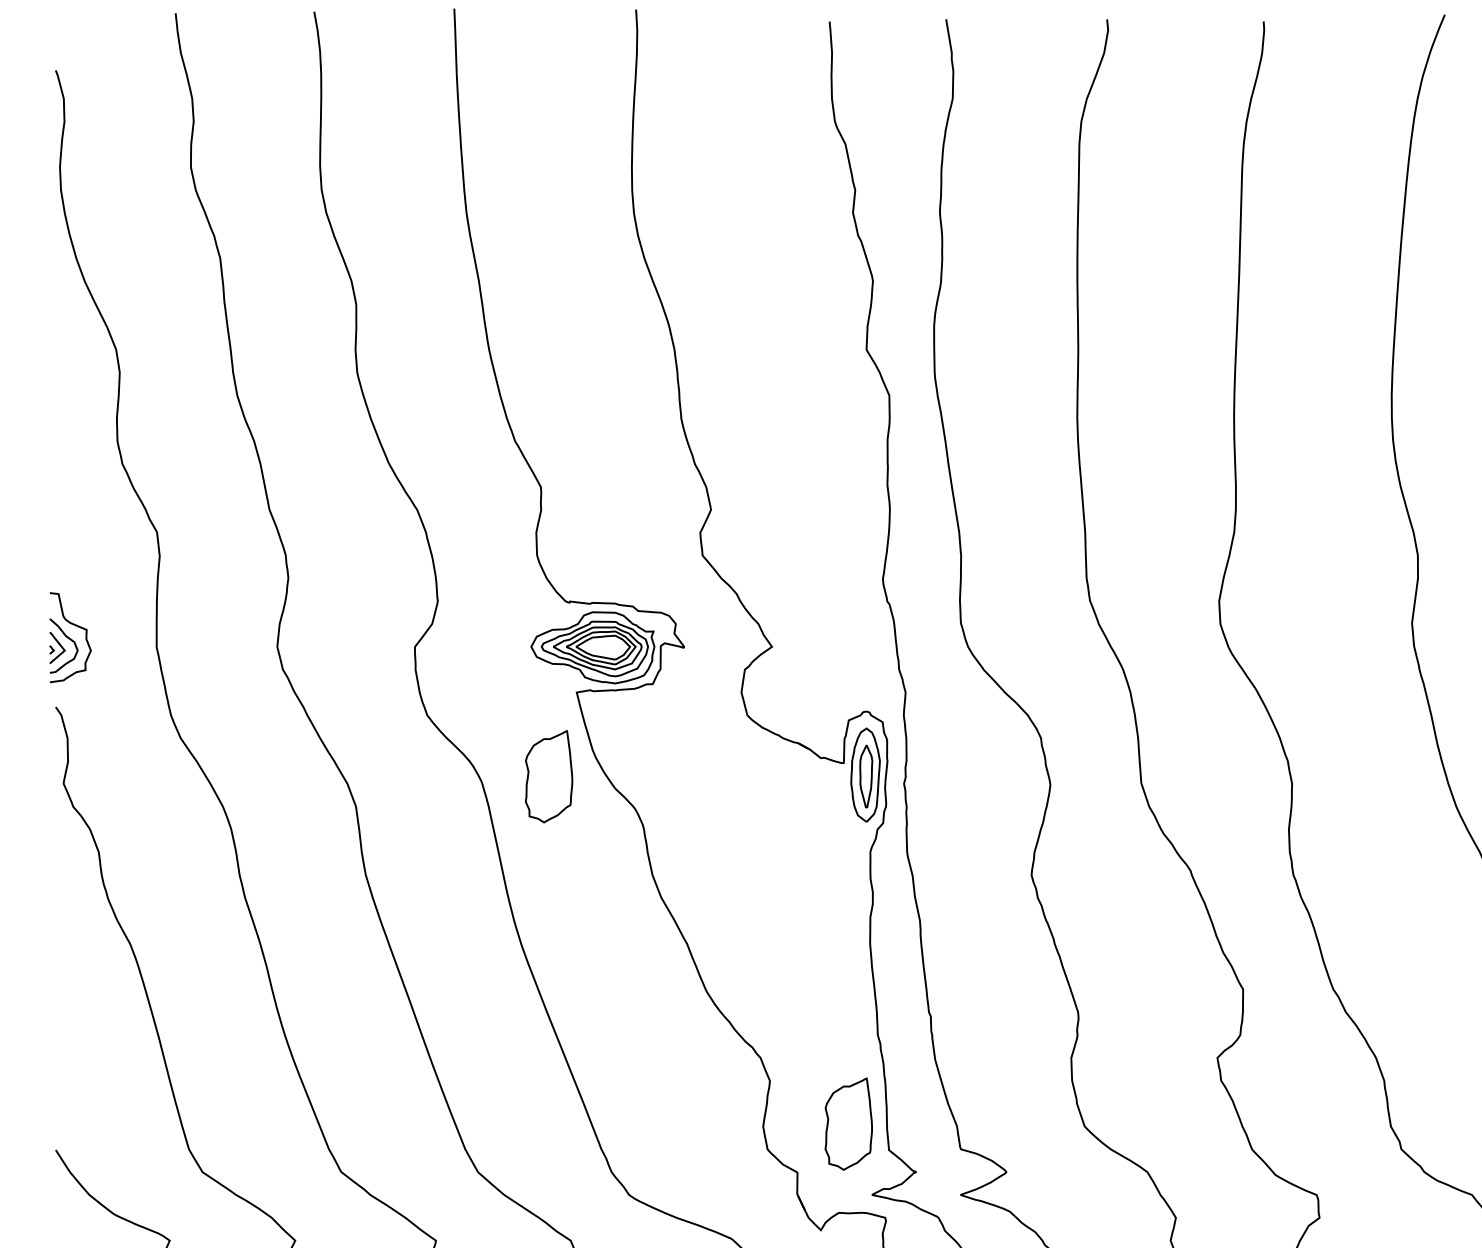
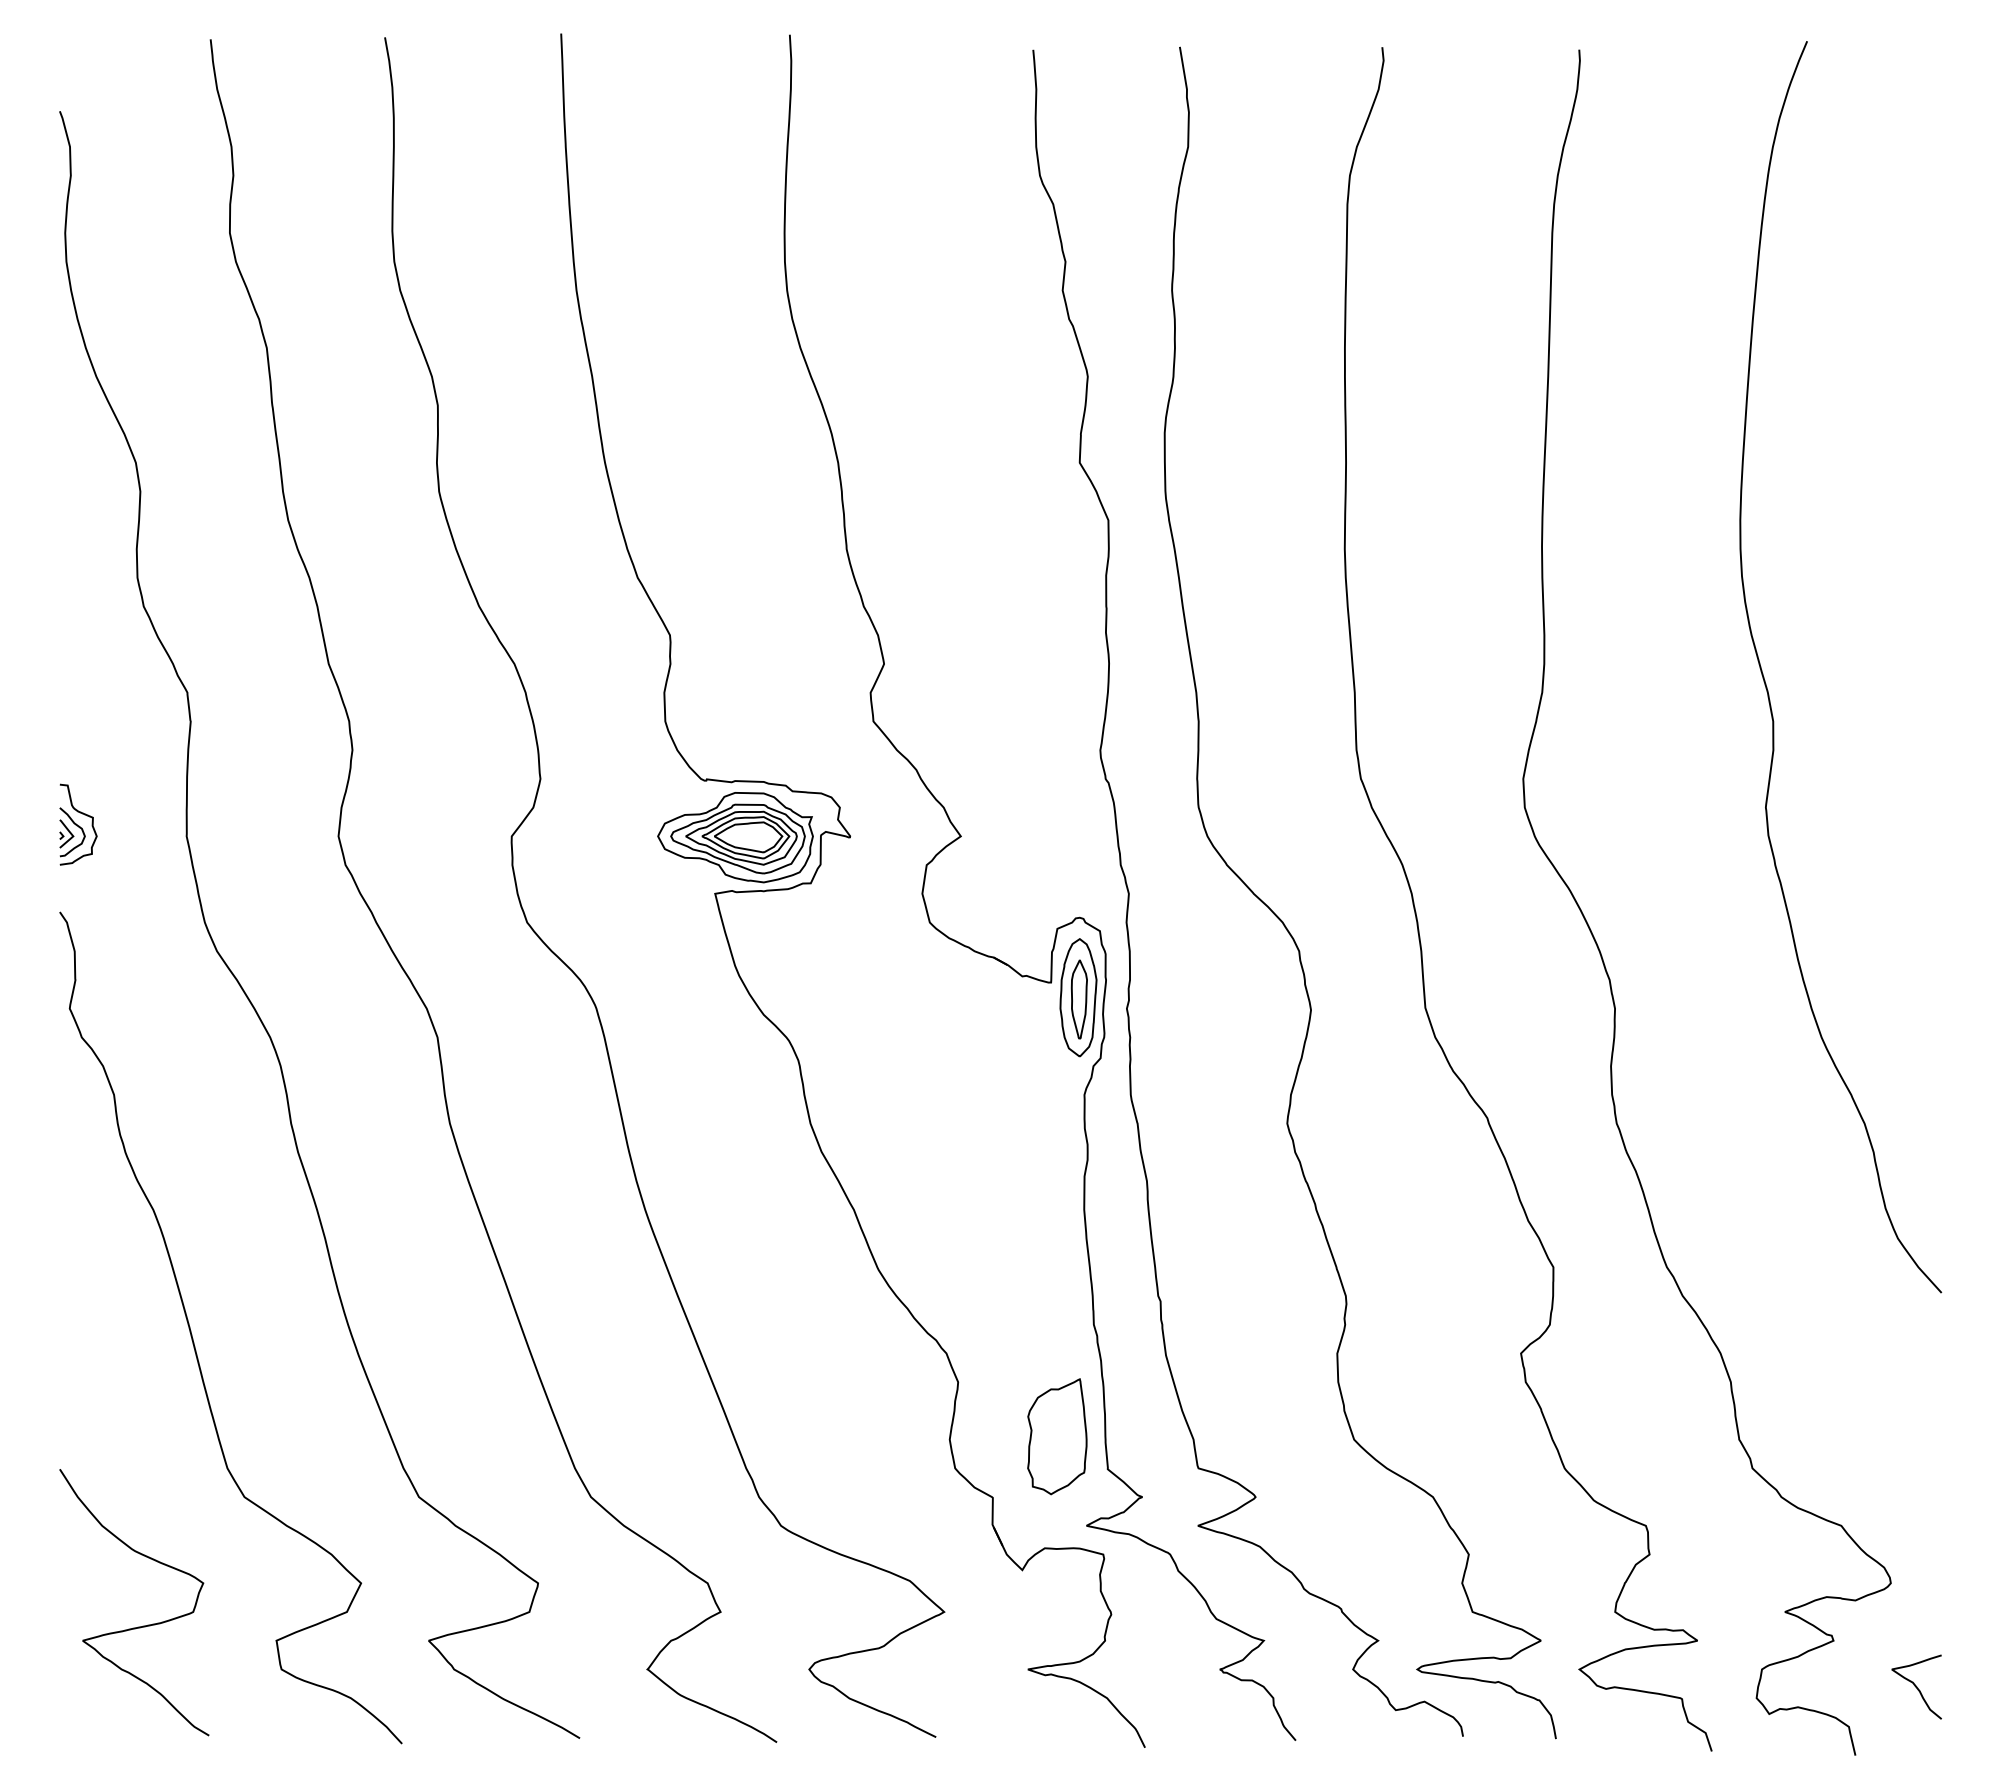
part: (70, 637) -> (78, 824), size x0.71
part: (549, 776) -> (680, 999), removed

